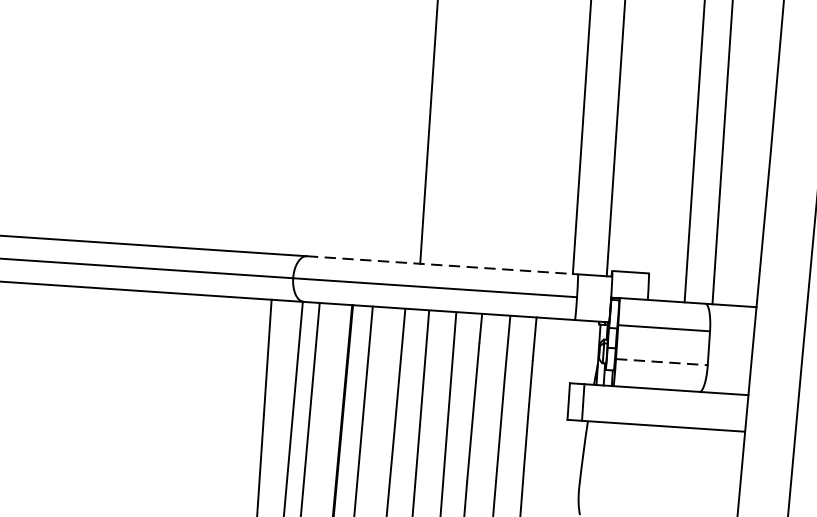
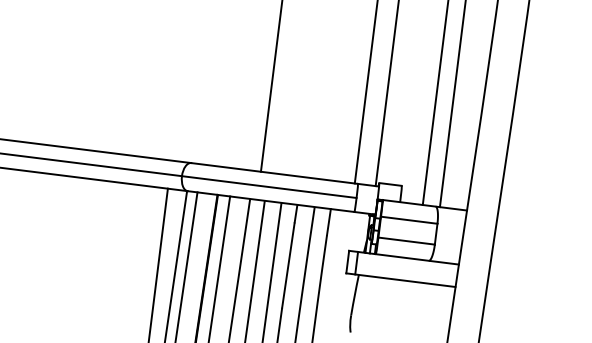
line: (443, 265) -> (275, 173), dashed -> solid
line: (663, 362) -> (407, 241), dashed -> solid

